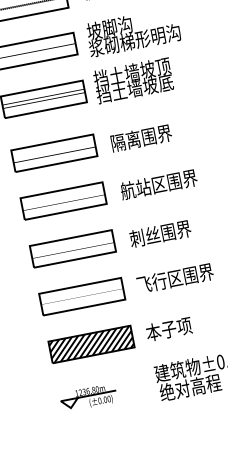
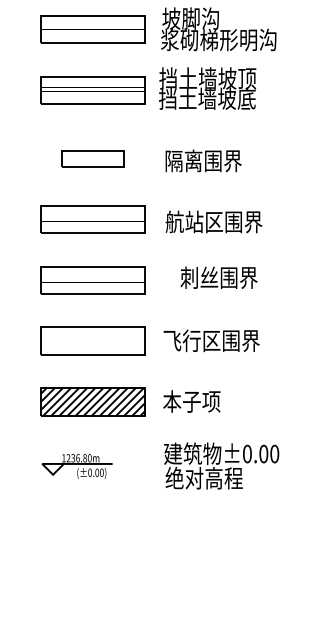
part: (53, 153) -> (92, 158), size x0.6
text: (159, 233) -> (218, 277), moved

